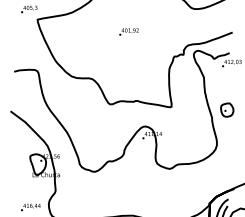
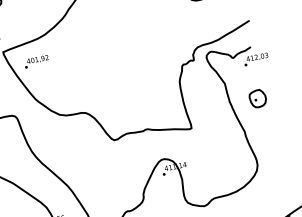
text: (128, 31) -> (35, 61), moved
part: (227, 109) -> (258, 97), moved

